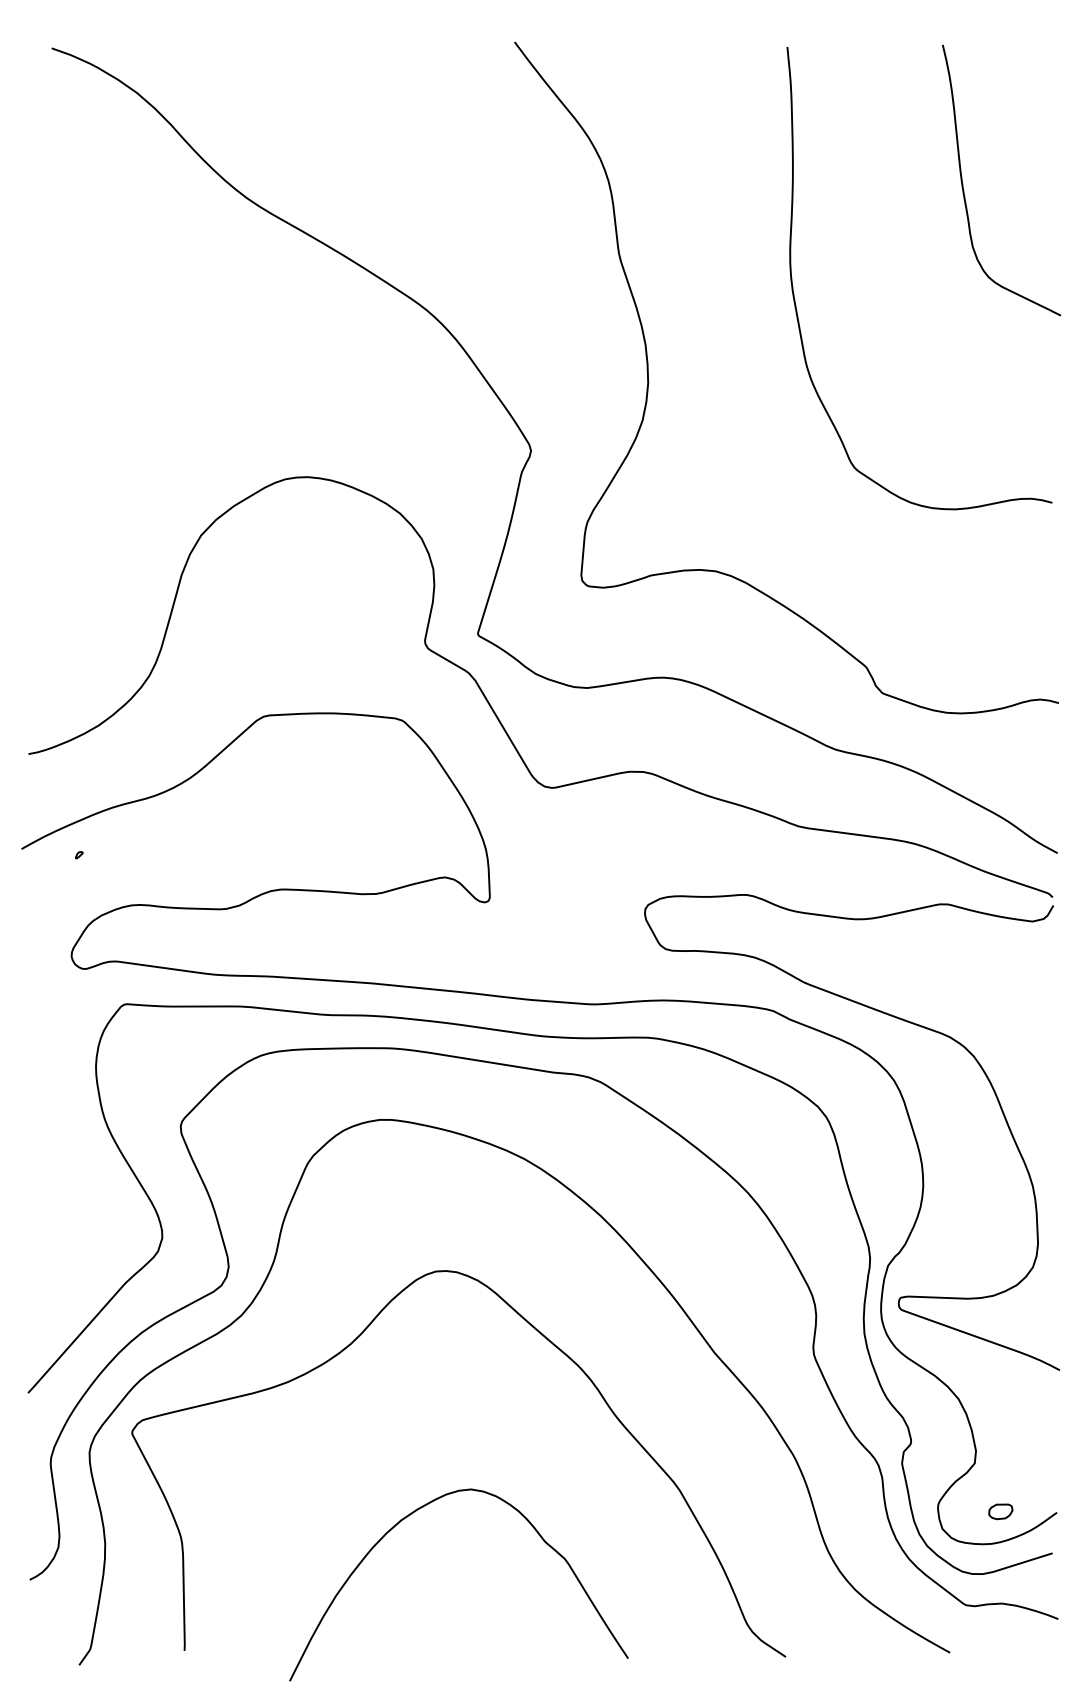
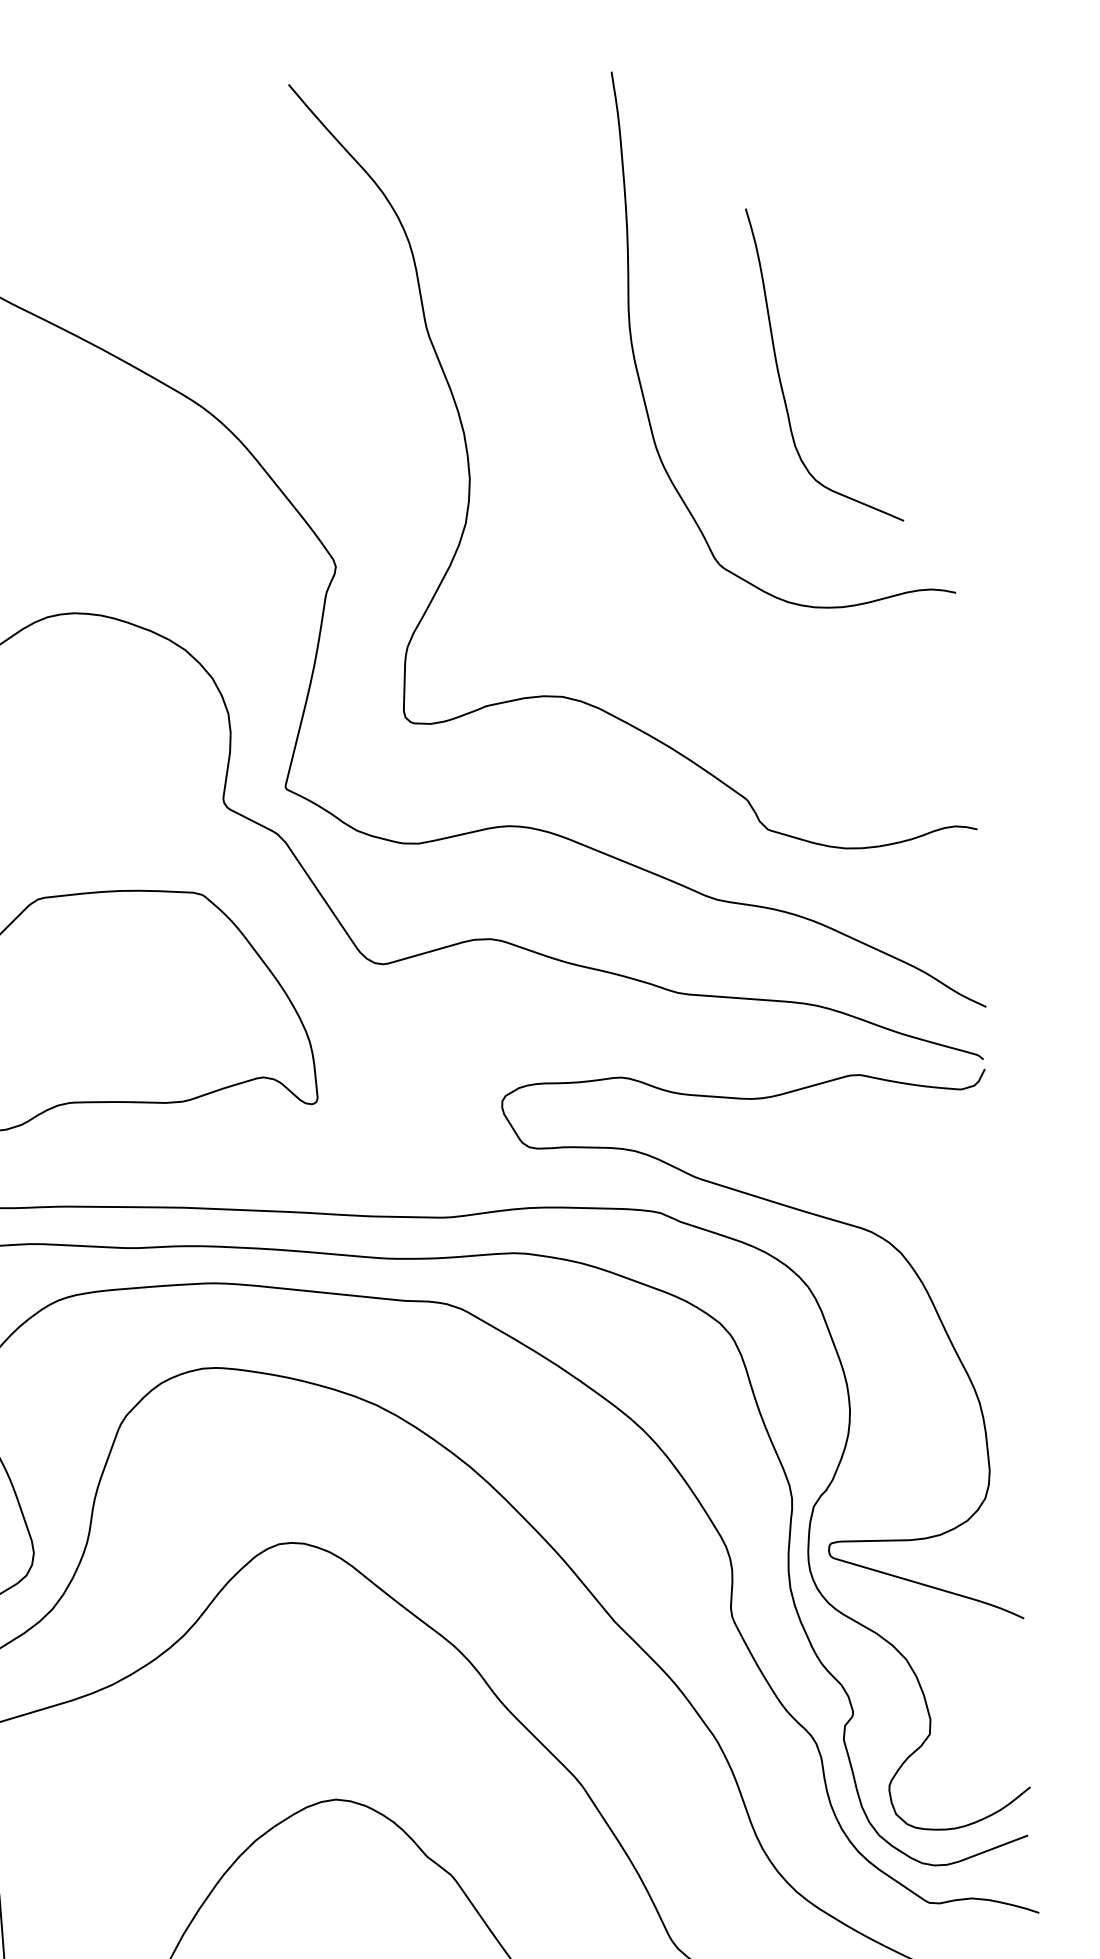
curve: (963, 184) -> (779, 372), moved
part: (1000, 1511) -> (963, 1789), removed

